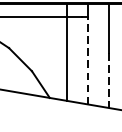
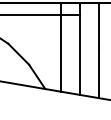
line: (88, 61) -> (80, 55), dashed -> solid
line: (109, 80) -> (99, 73), dashed -> solid

